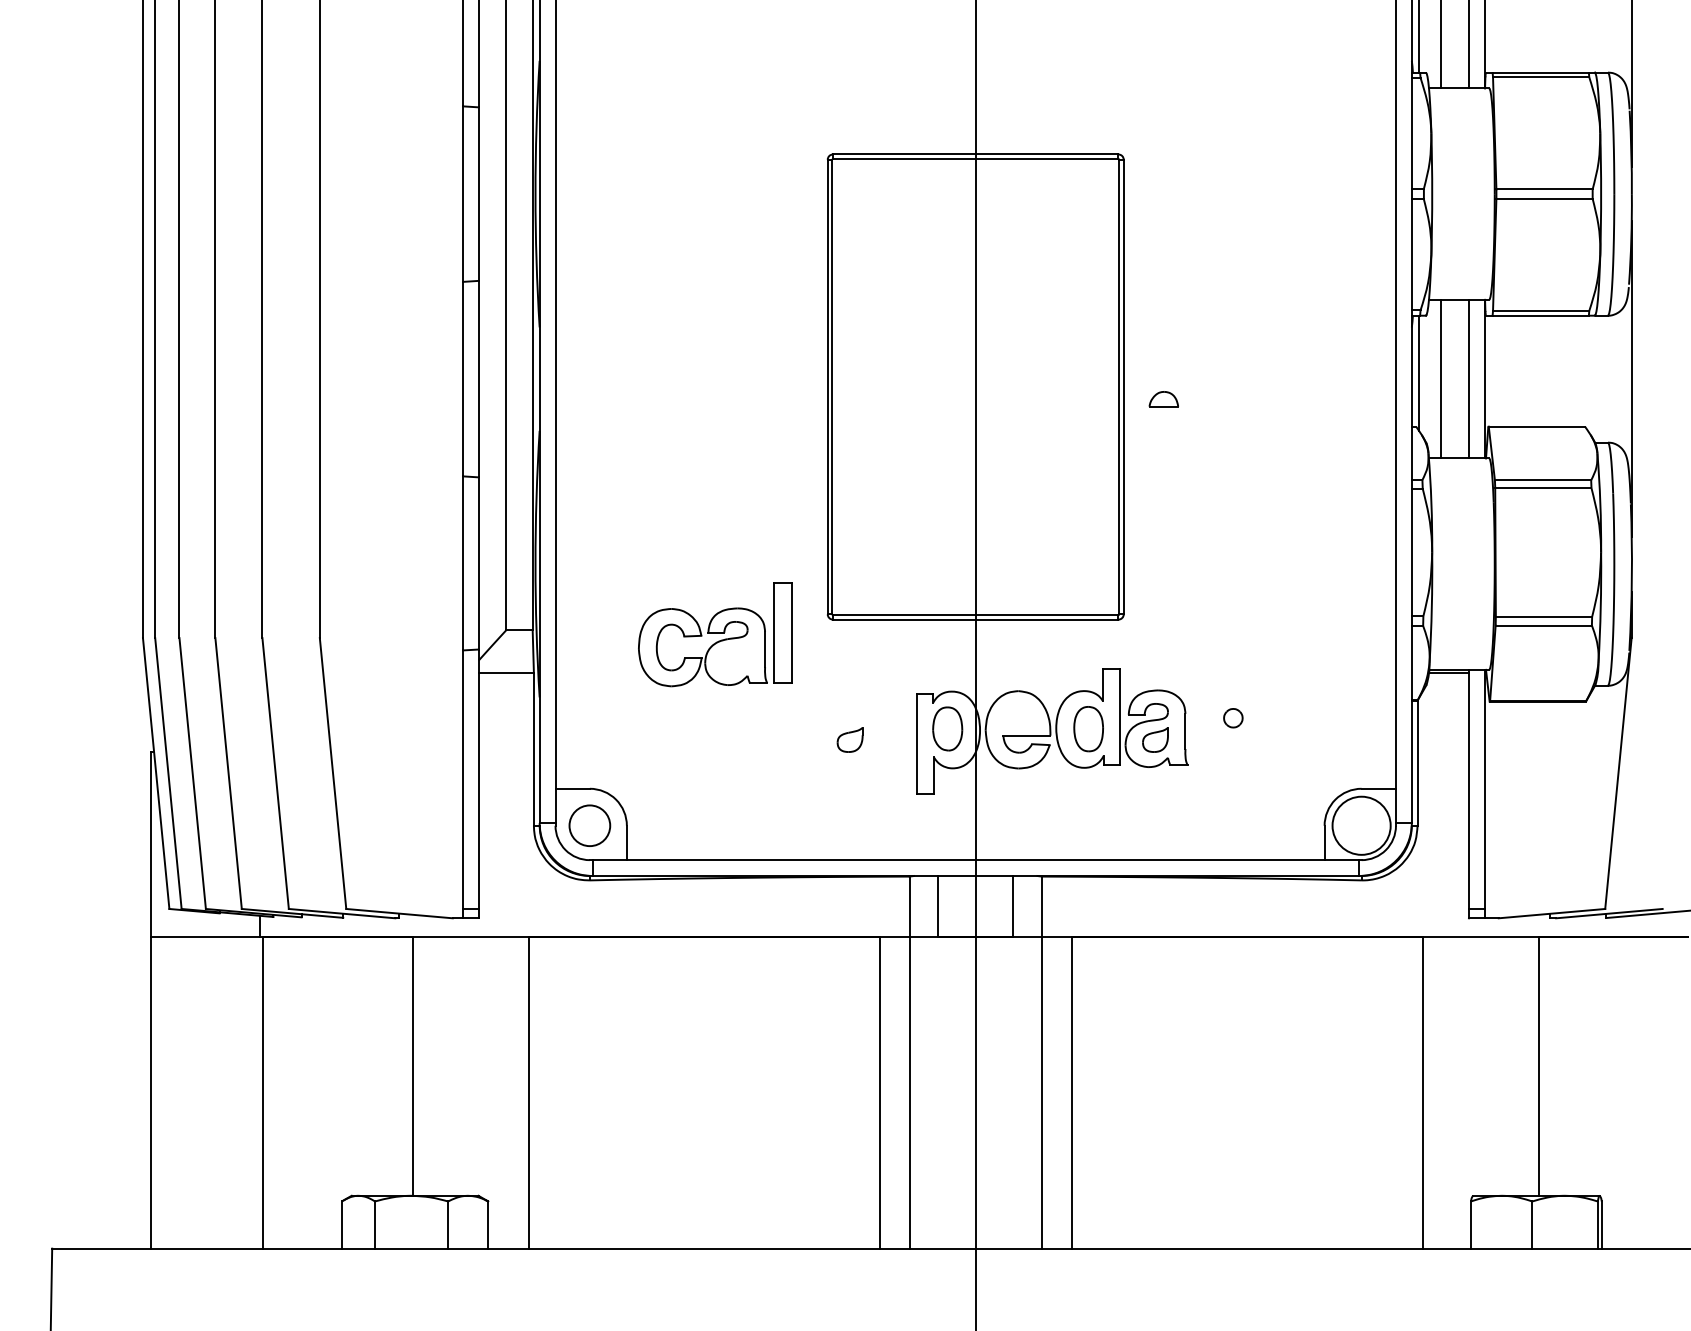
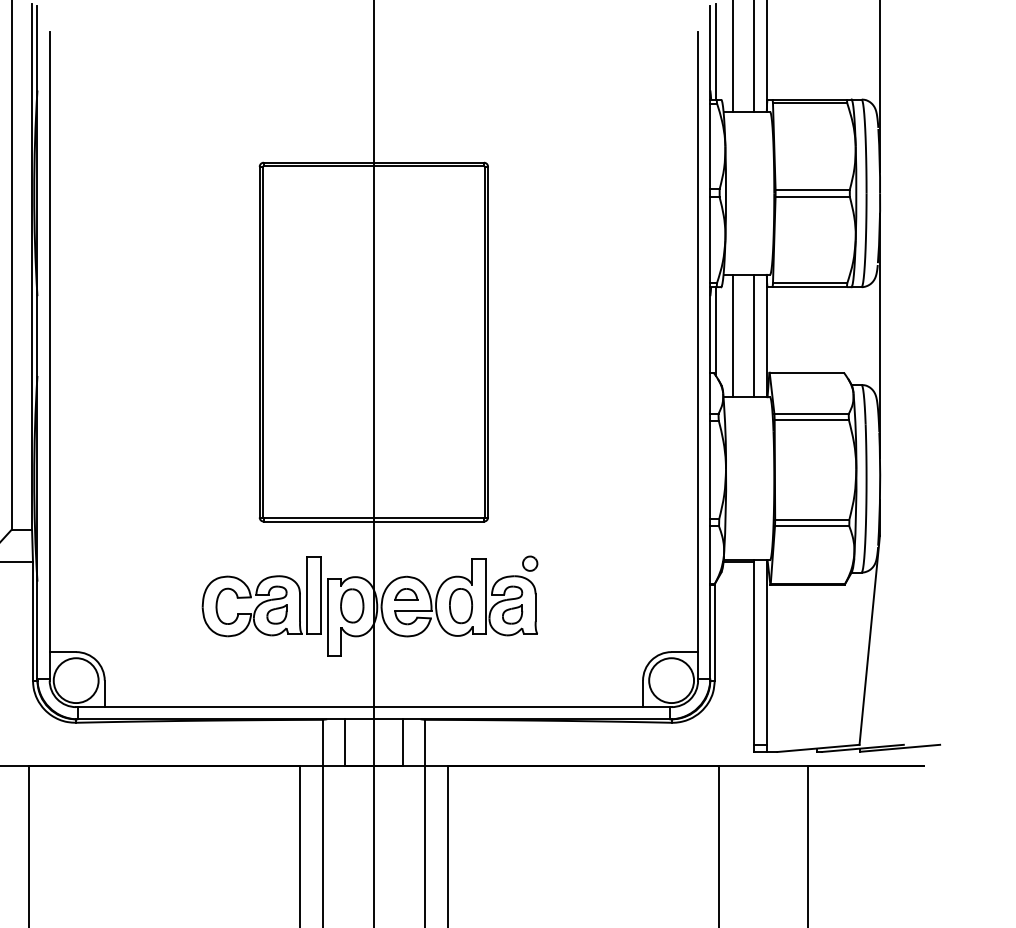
part: (1163, 399) -> (406, 594), moved
part: (715, 634) -> (261, 596), moved
part: (1233, 718) -> (530, 563), moved
circle: (589, 825) -> (75, 680), size x1.43

